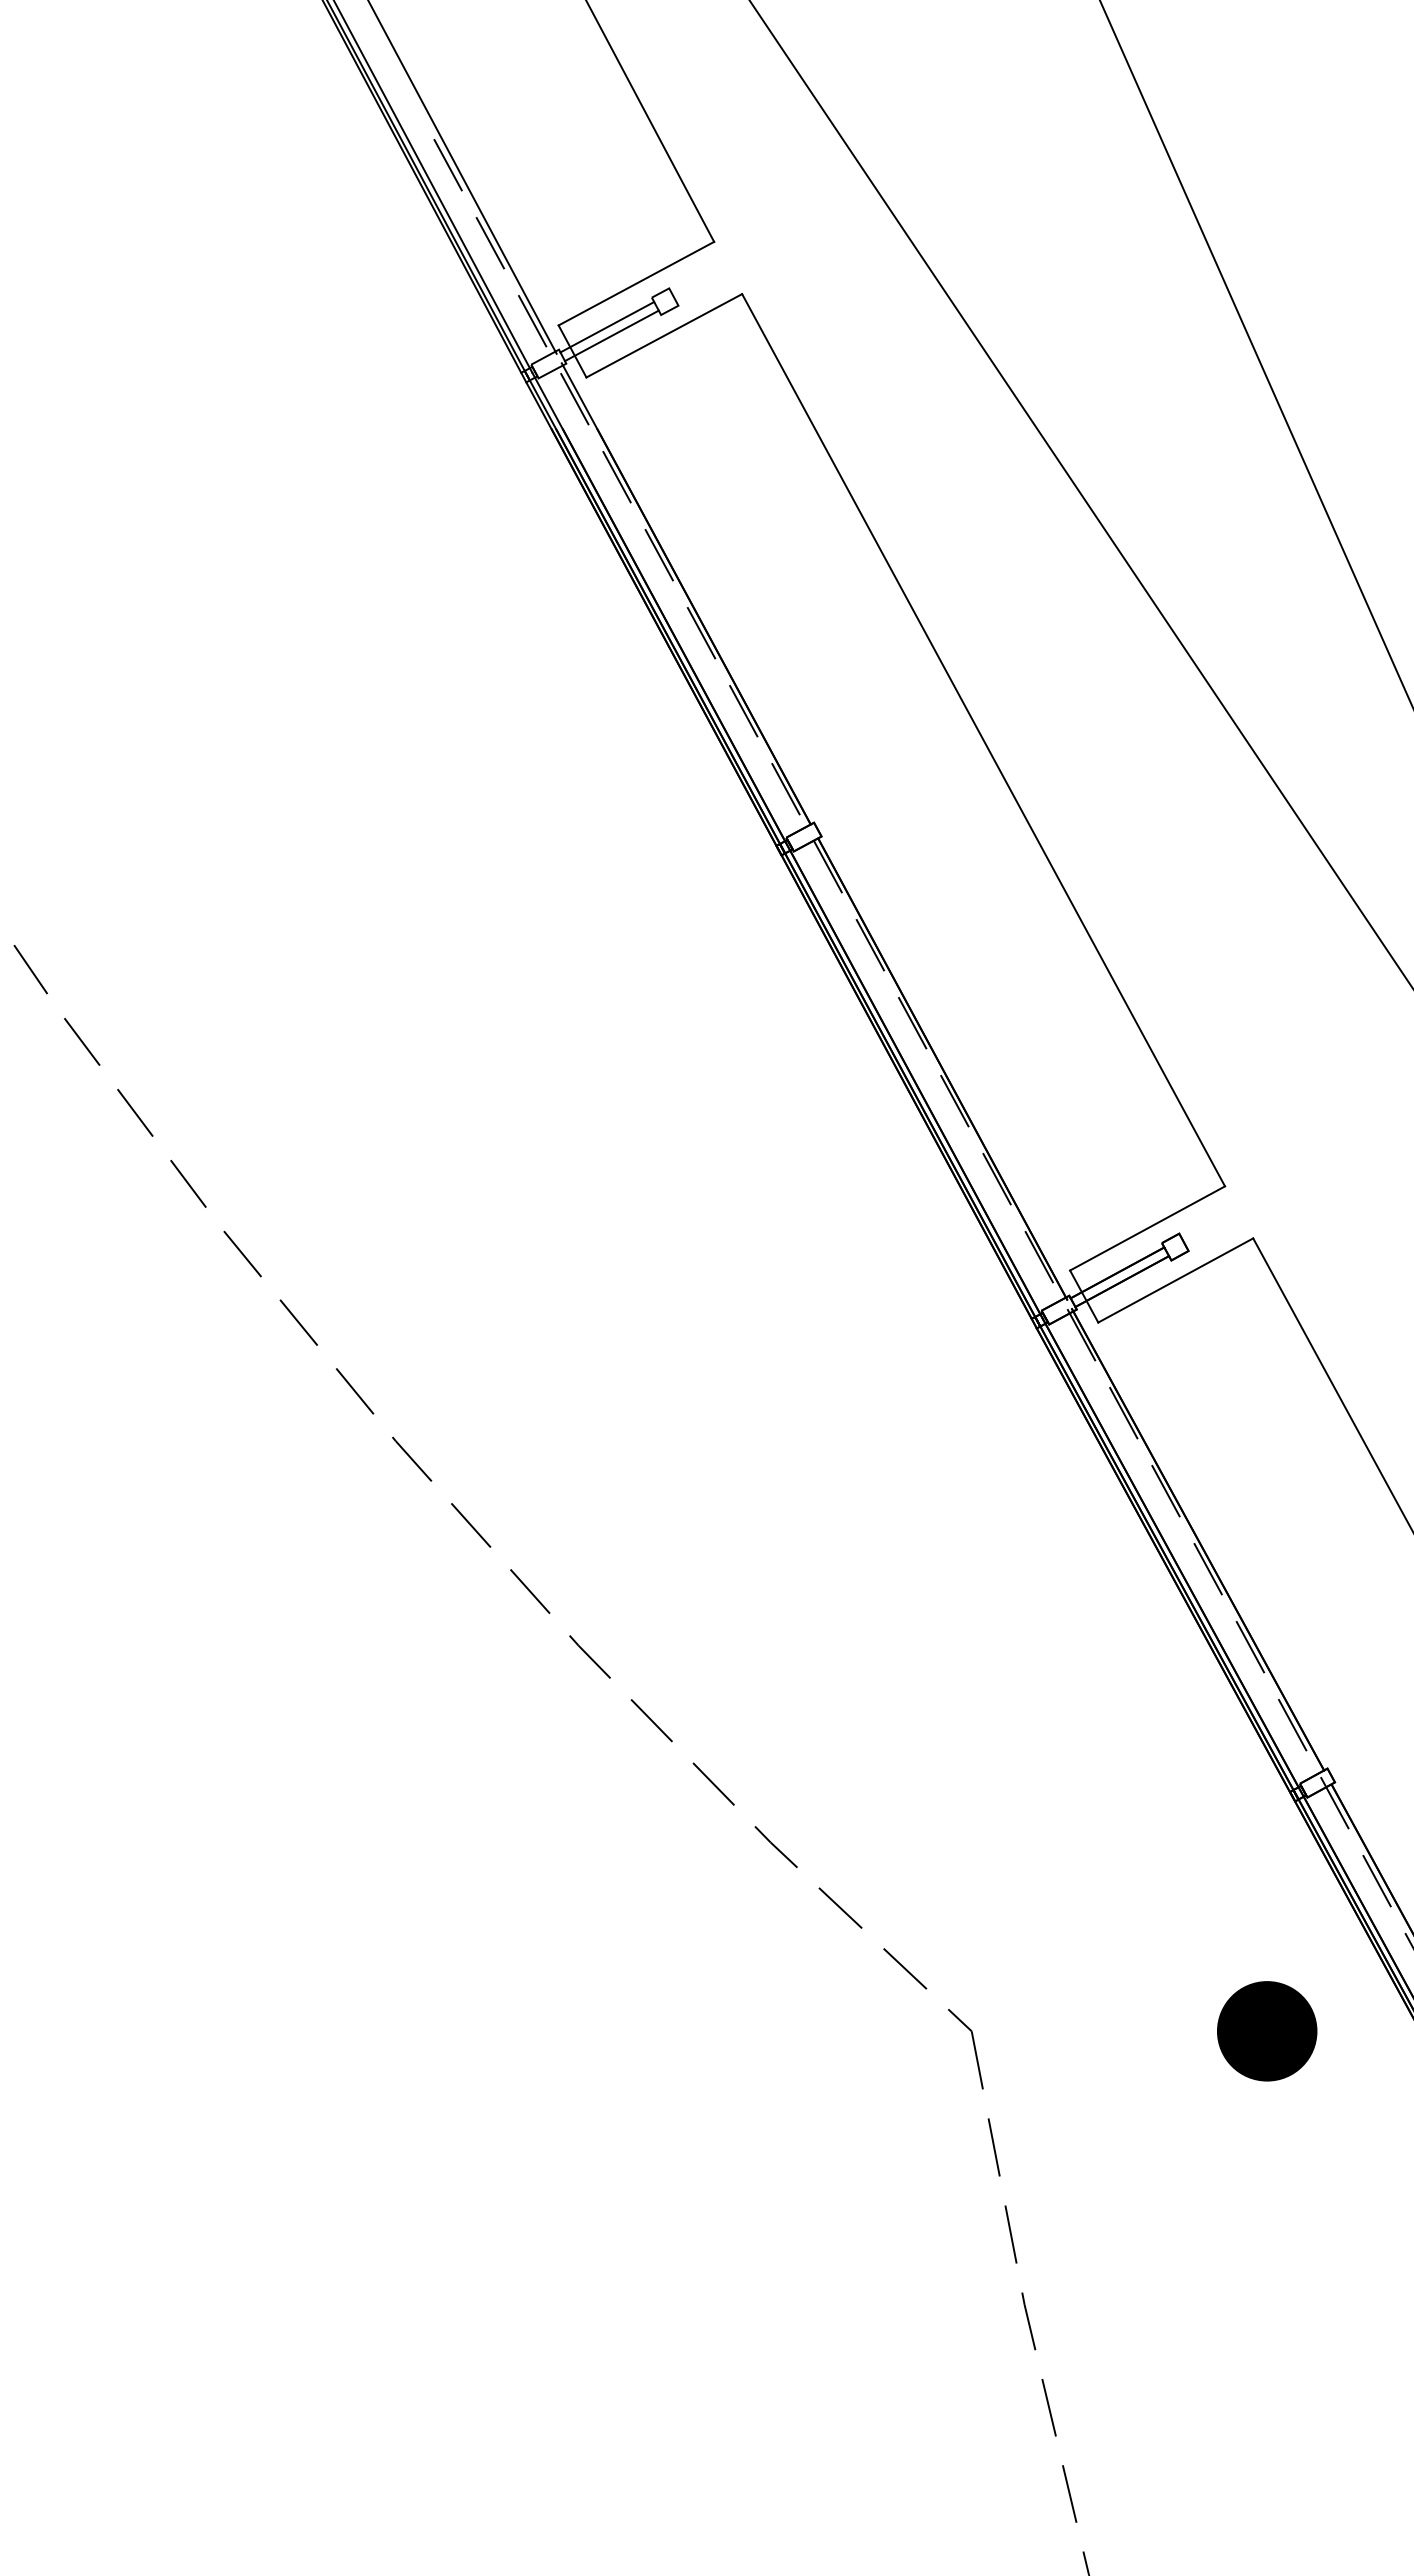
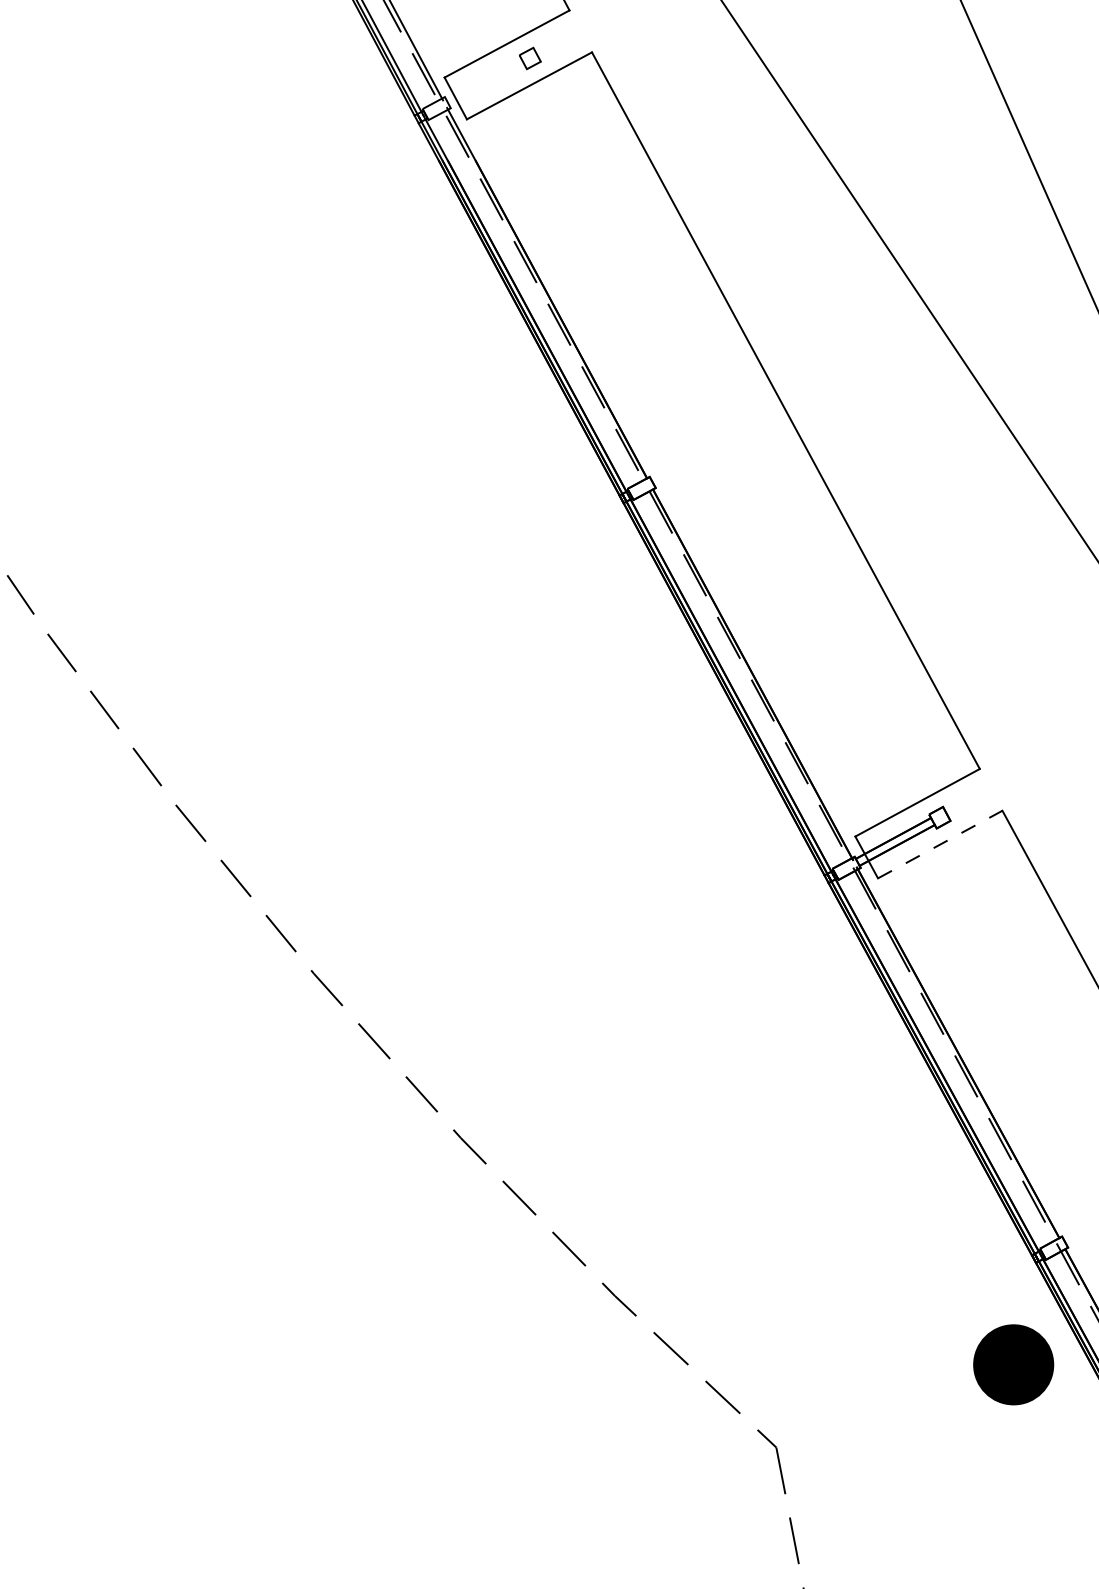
line: (607, 327) -> (483, 79), removed
line: (611, 335) -> (487, 85), removed
line: (1176, 1280) -> (940, 844), solid -> dashed
part: (1267, 2031) -> (1013, 1364), moved

